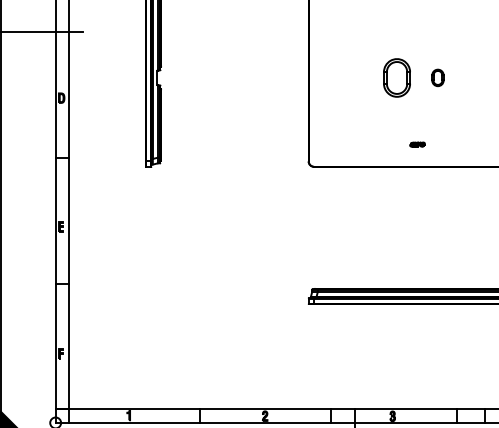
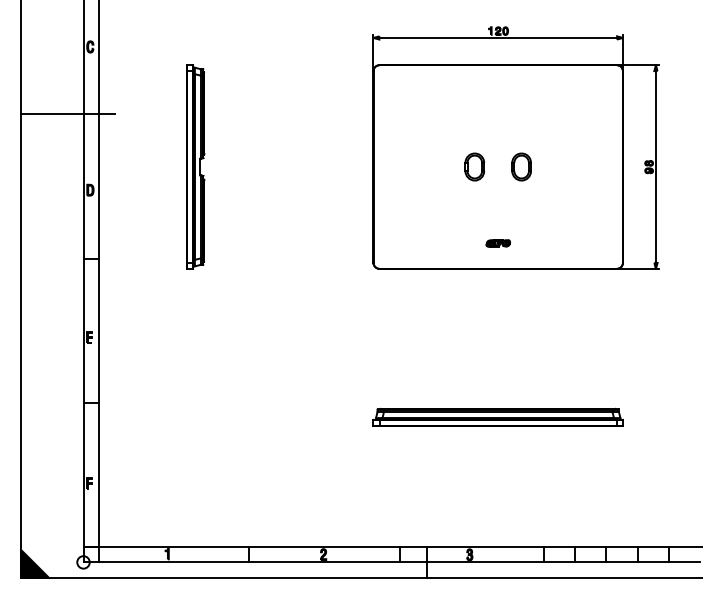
part: (396, 77) -> (474, 166), size x0.62
part: (437, 77) -> (521, 166), size x1.43
part: (416, 144) -> (497, 243), size x1.43

